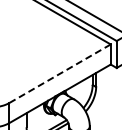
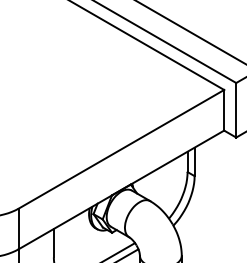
line: (59, 73) -> (120, 148), dashed -> solid

